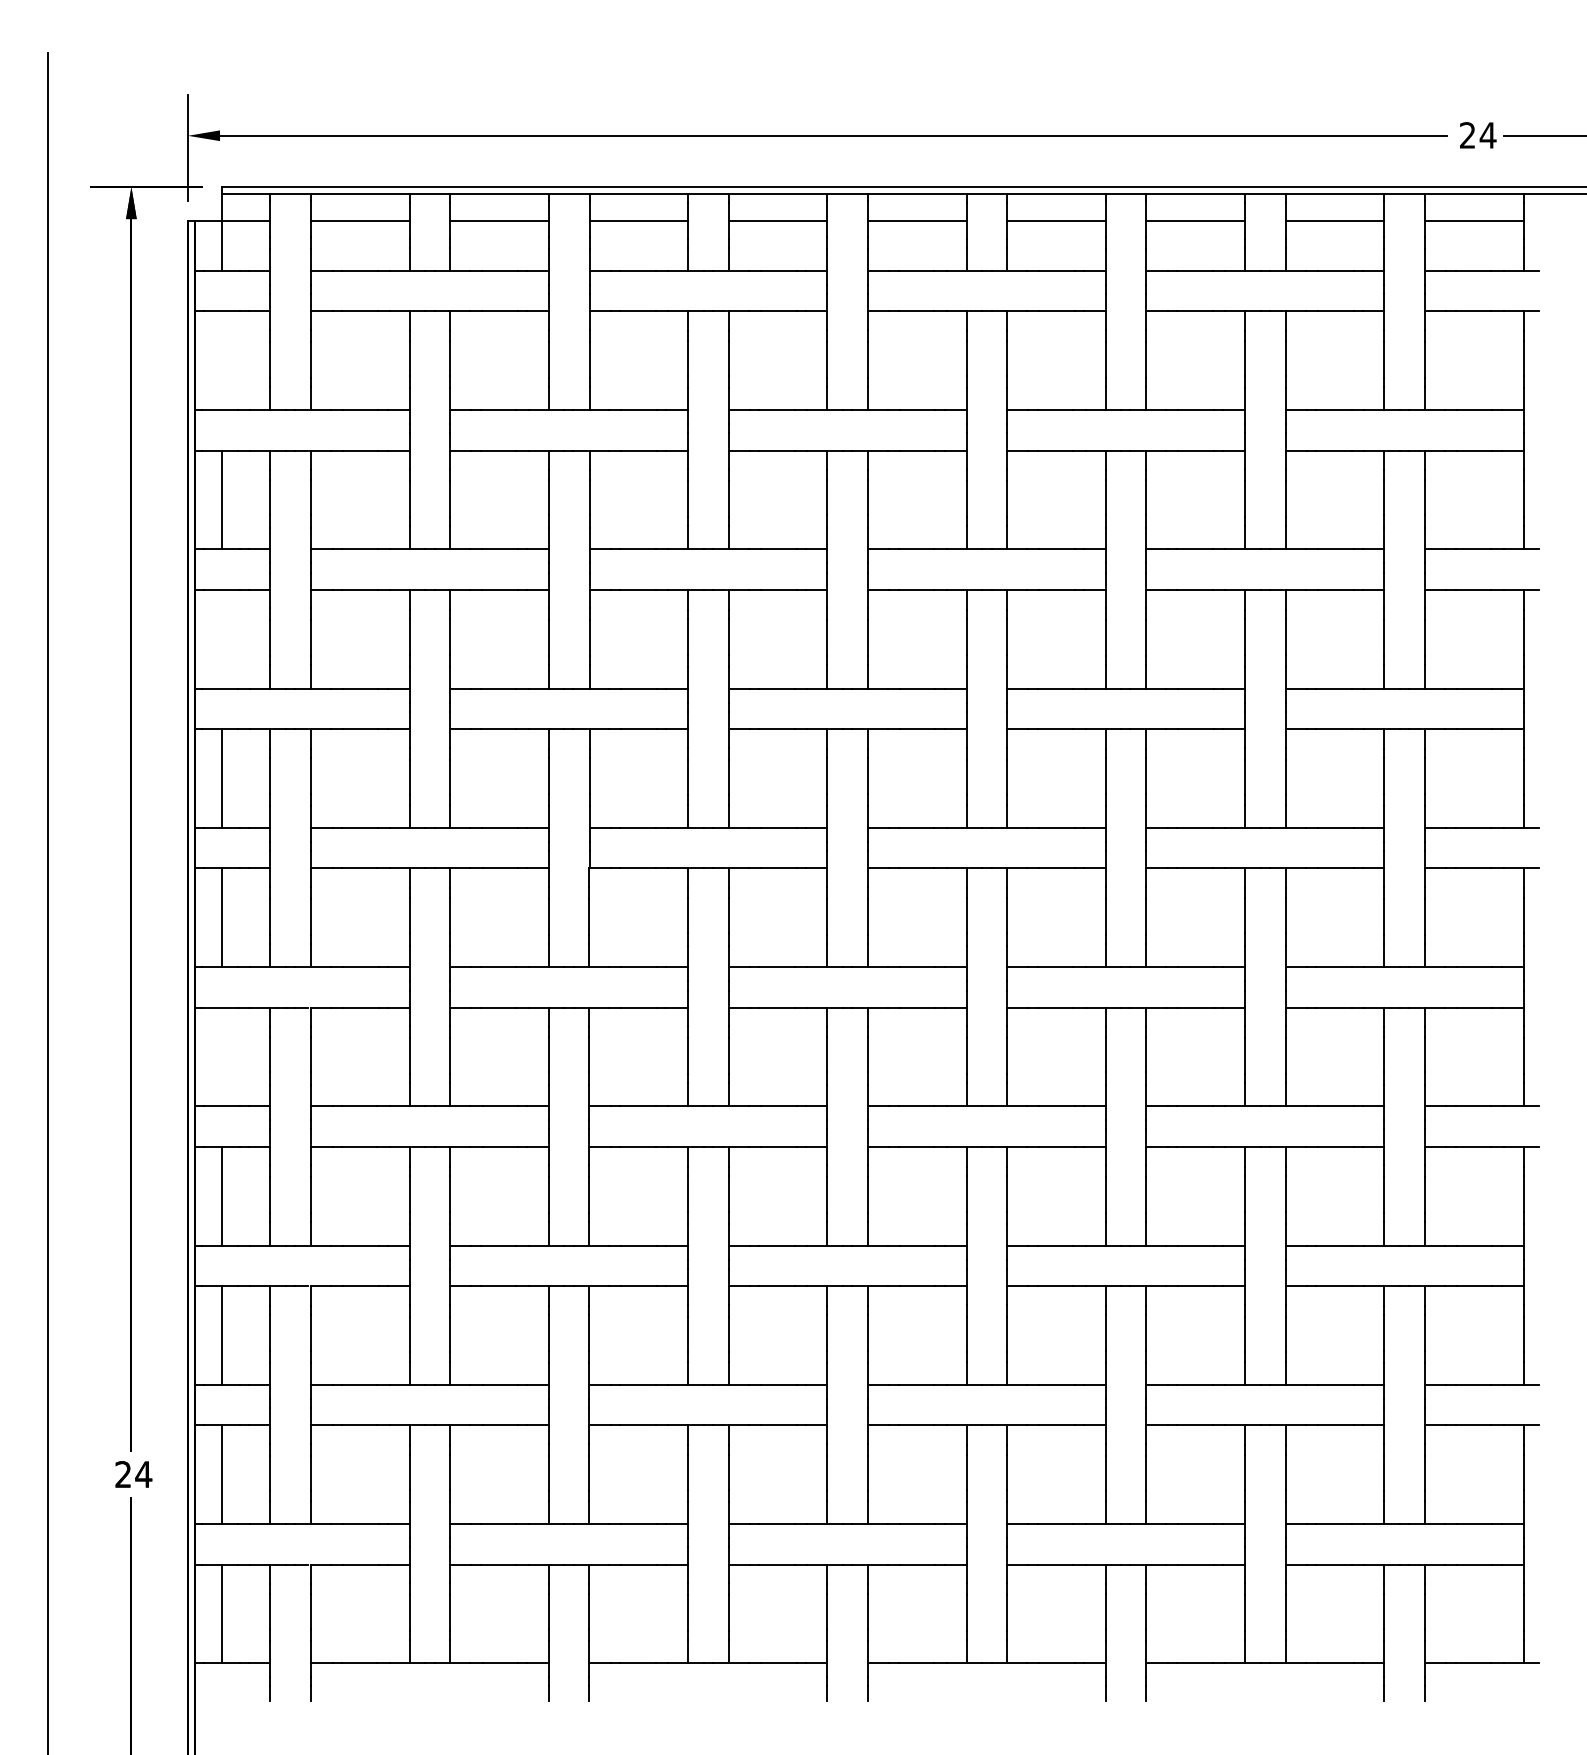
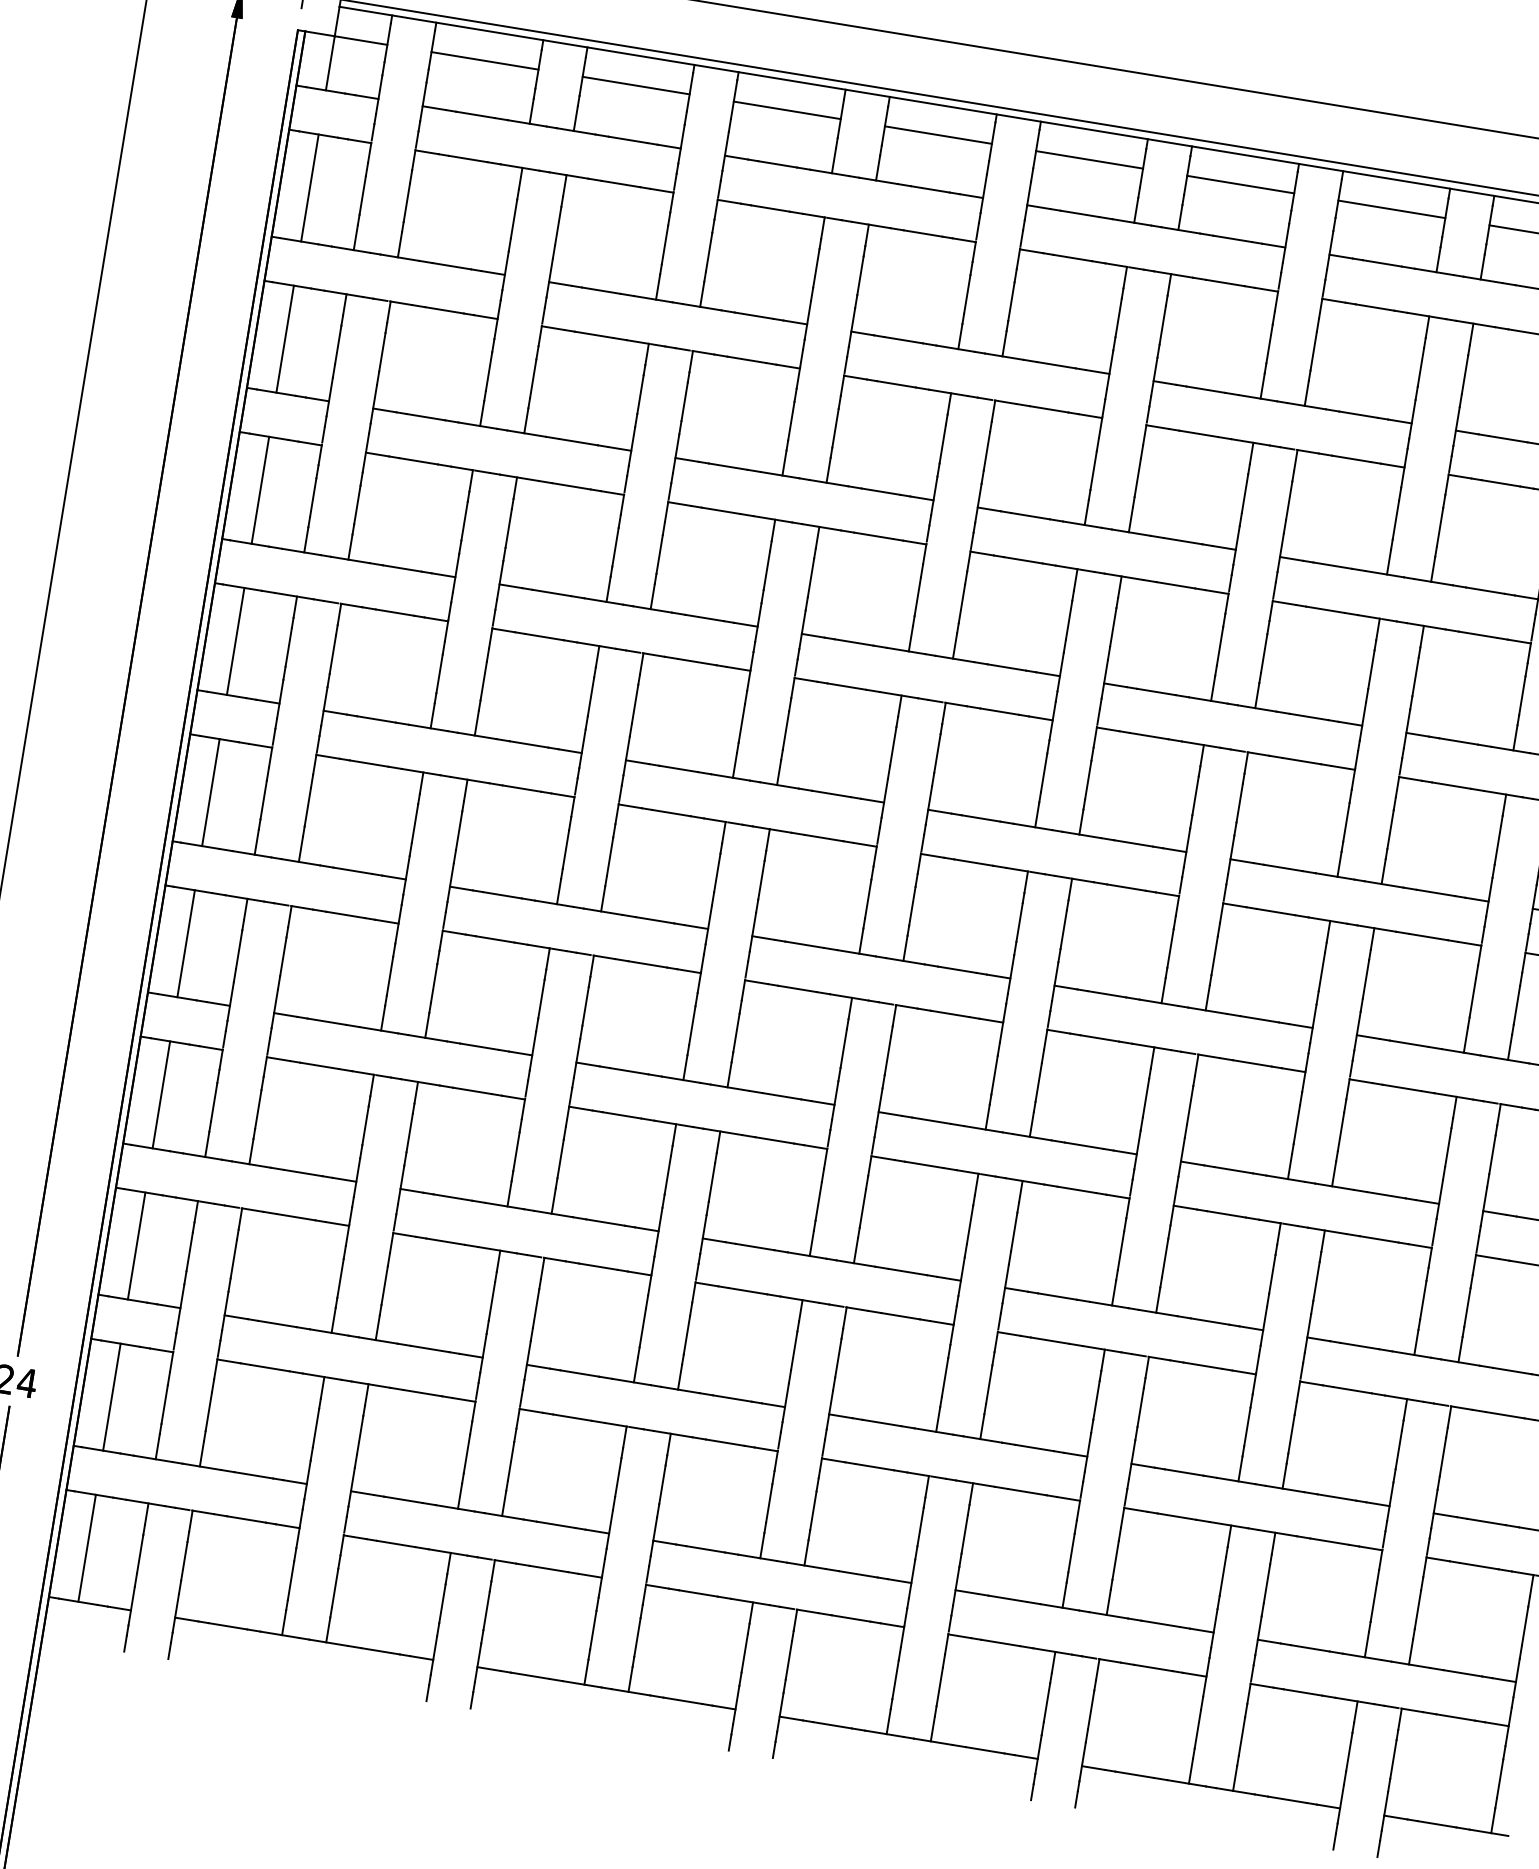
line: (221, 360) -> (309, 187), added
line: (221, 638) -> (260, 489), added
line: (221, 1056) -> (185, 943), added

